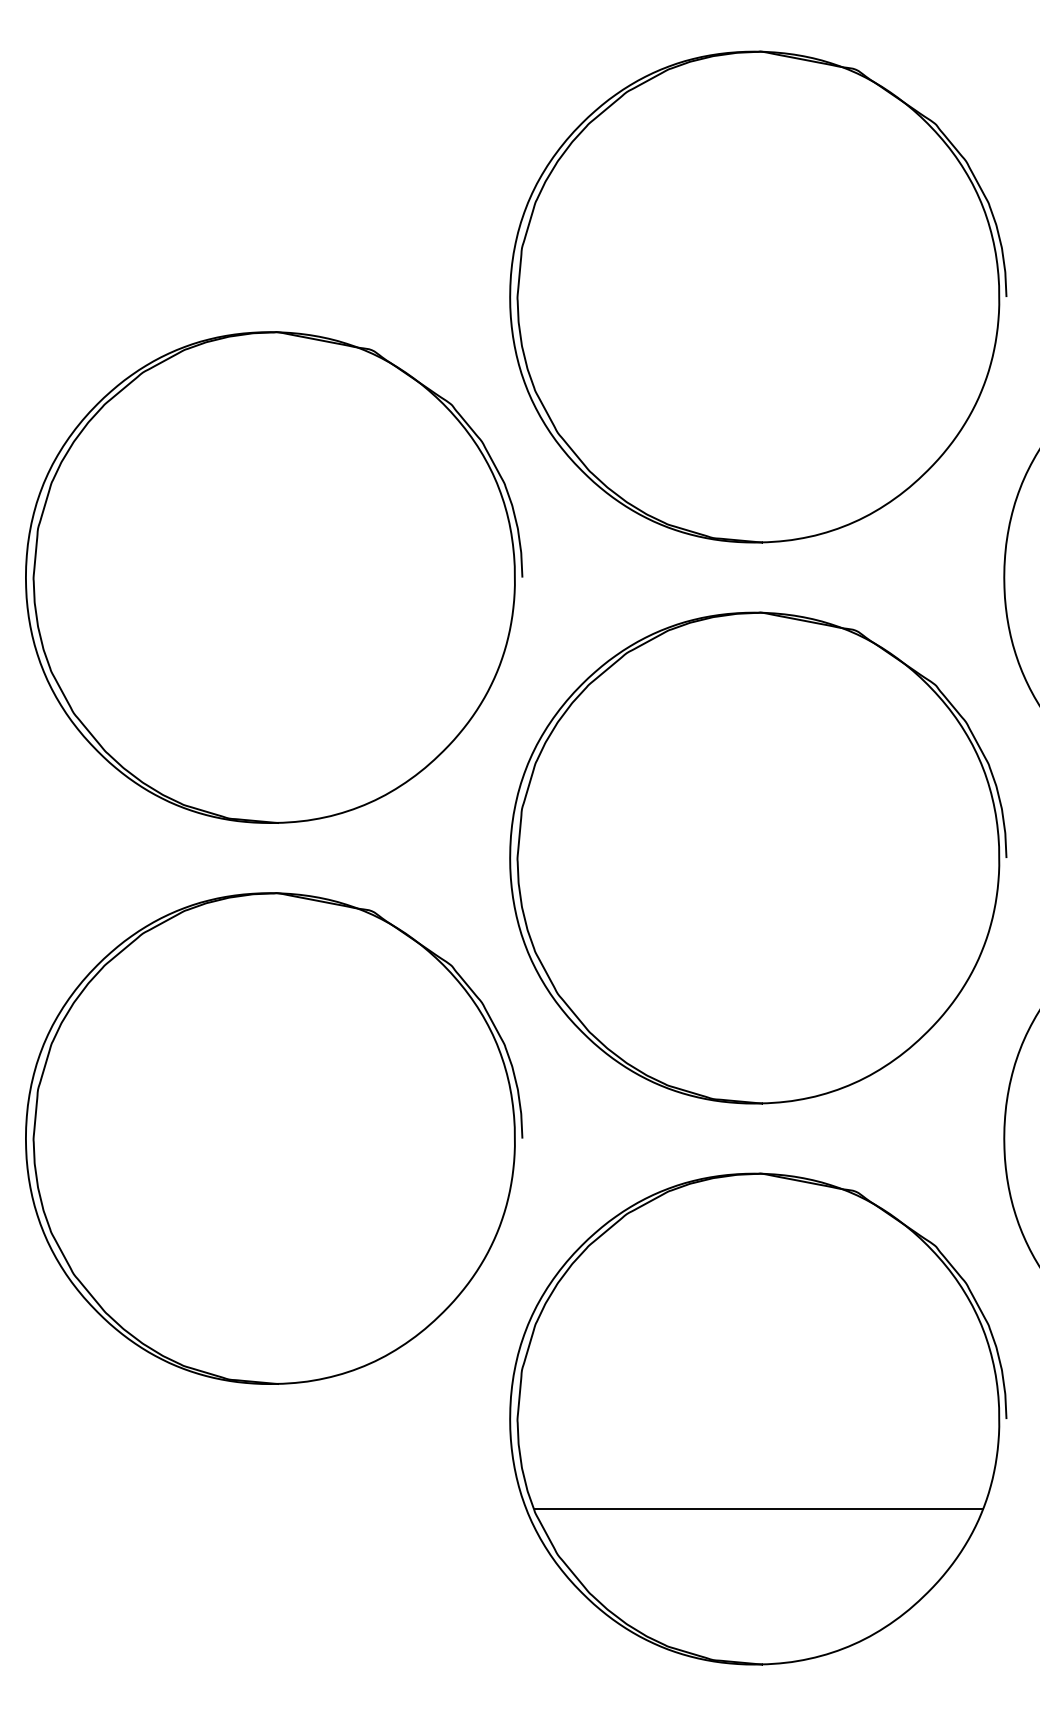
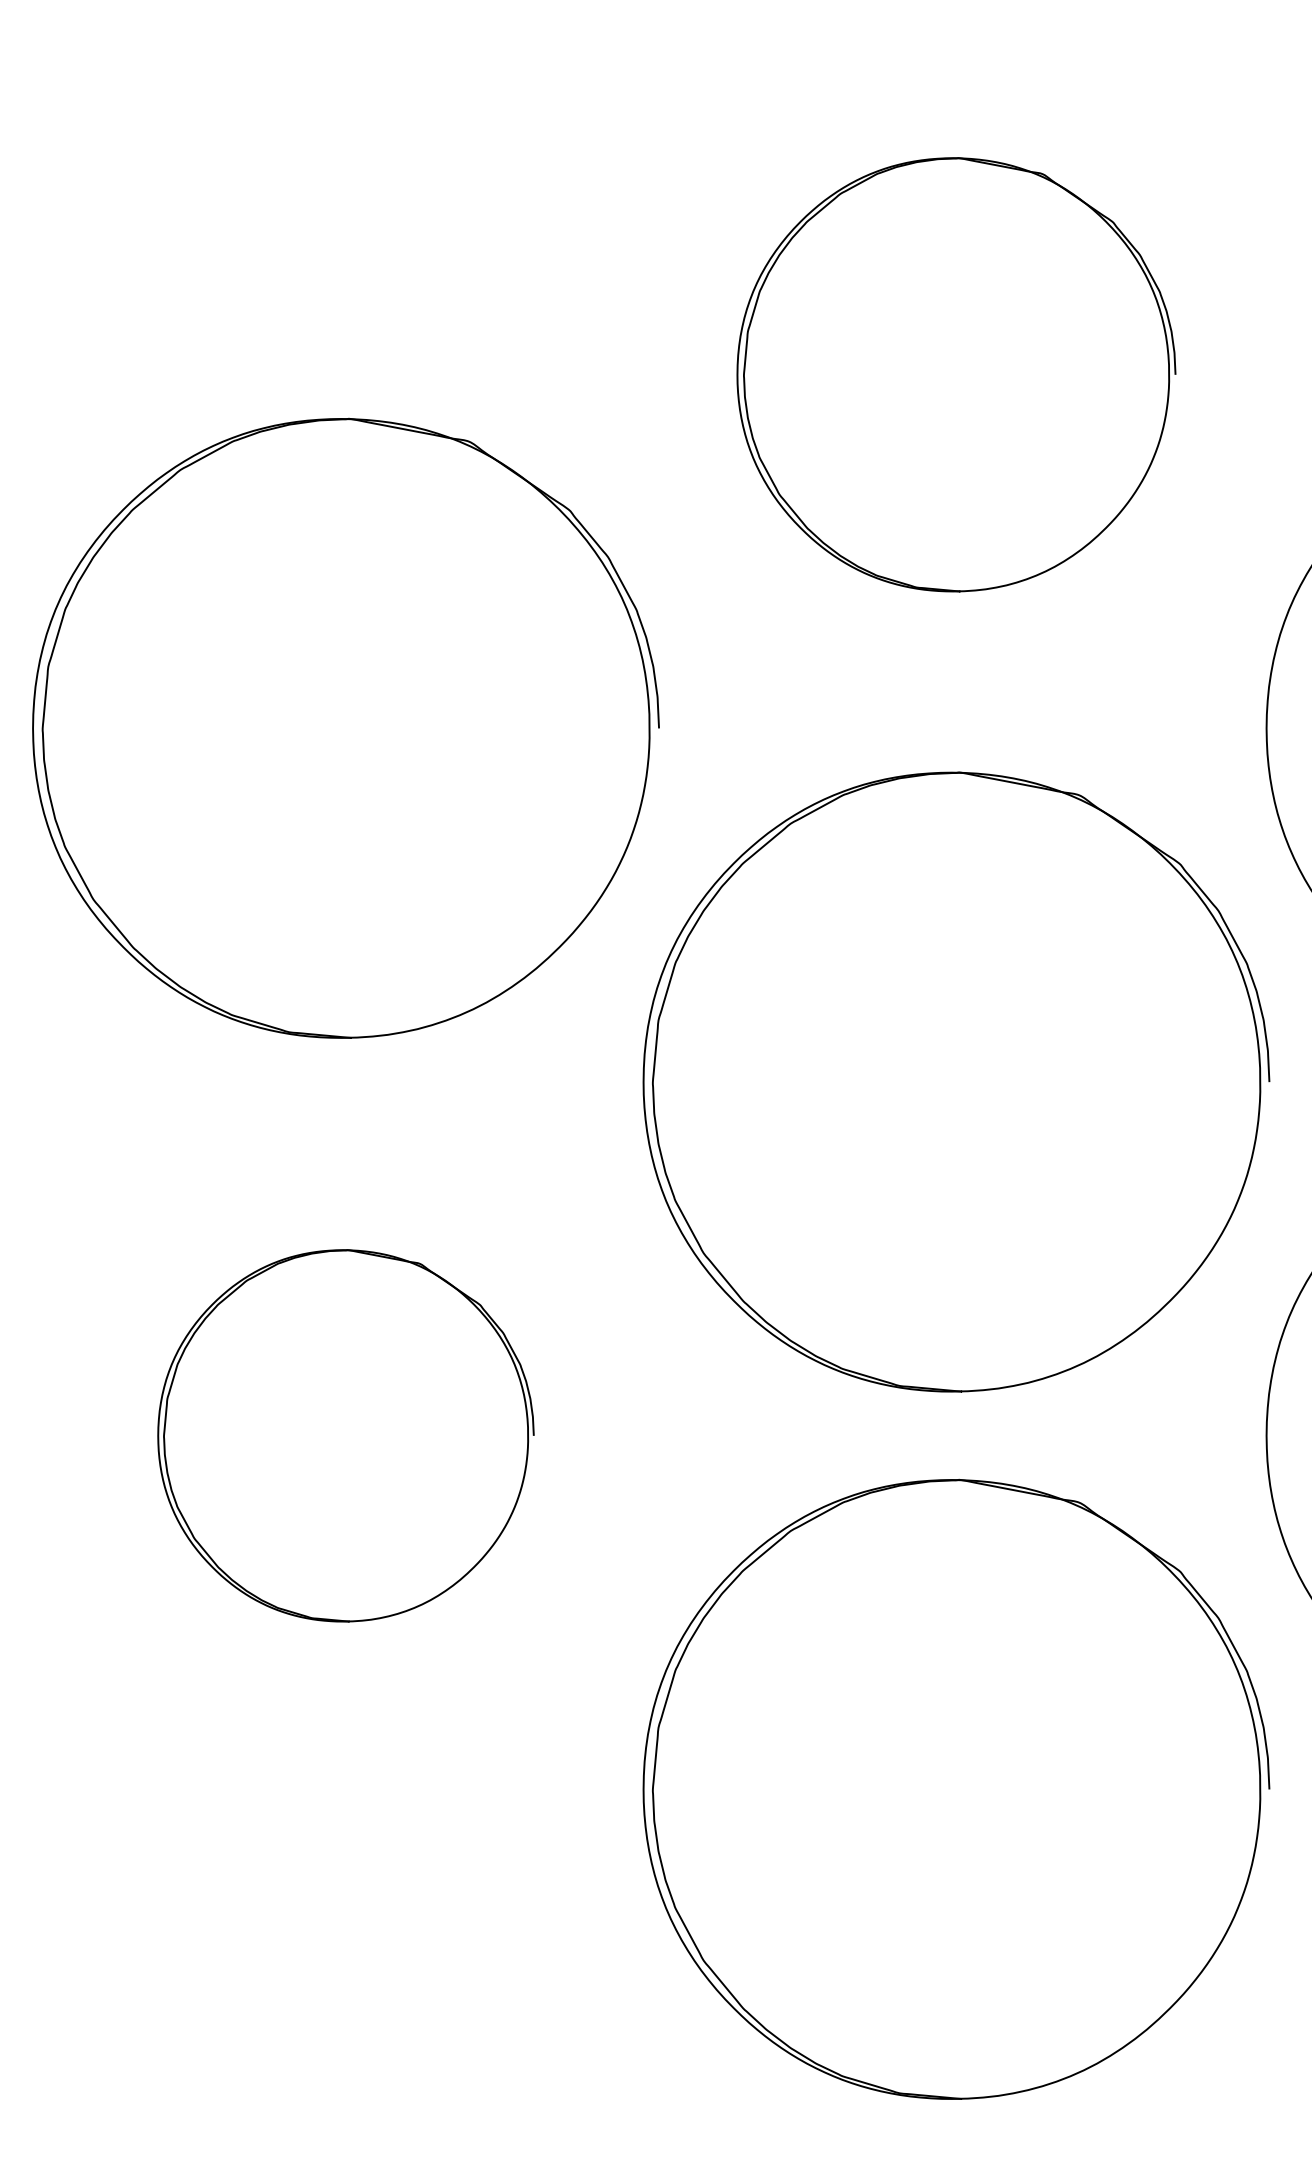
part: (758, 296) -> (956, 374), size x0.7
part: (273, 1138) -> (345, 1435), size x0.6
line: (758, 1508) -> (956, 1902), removed

